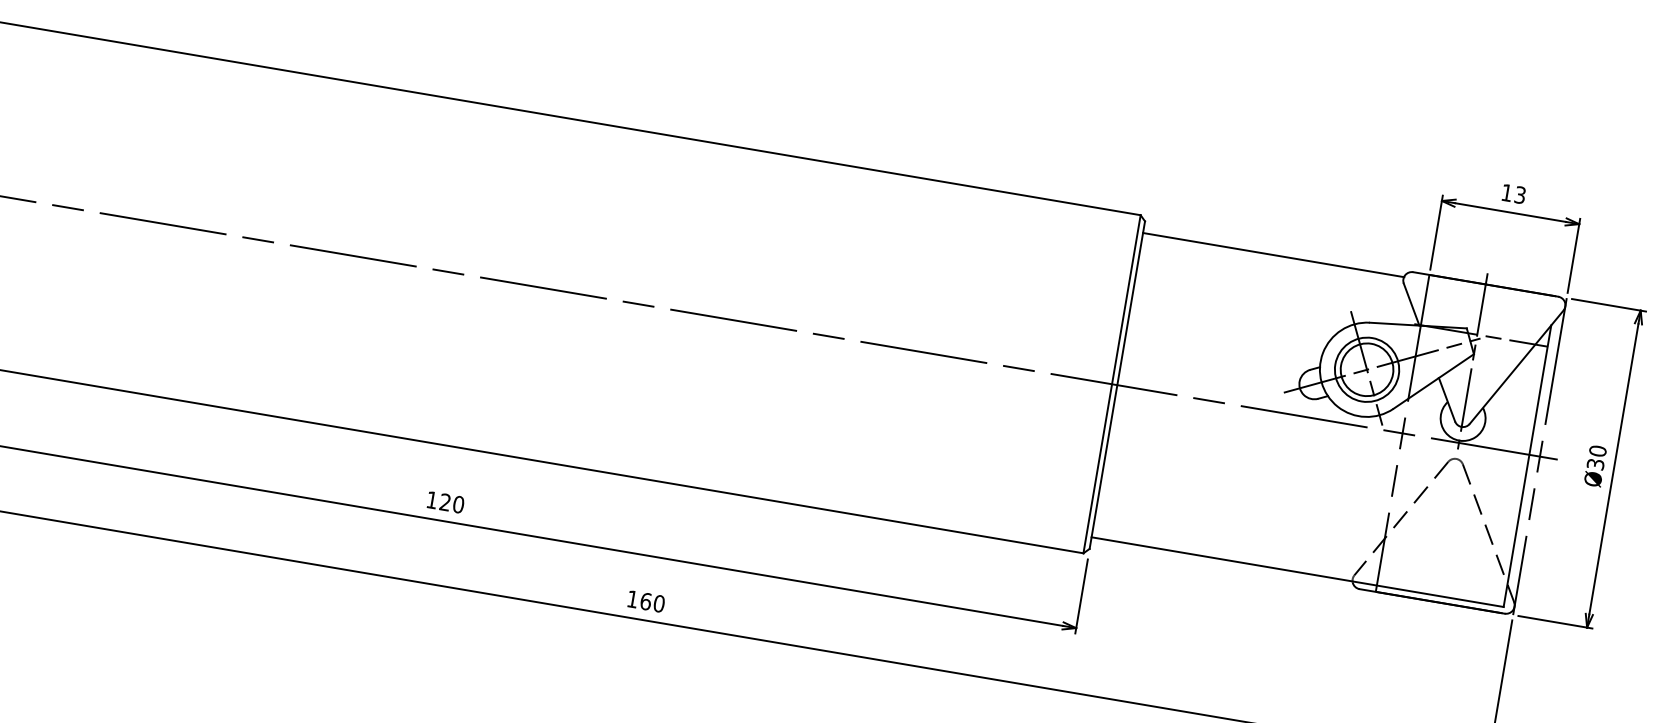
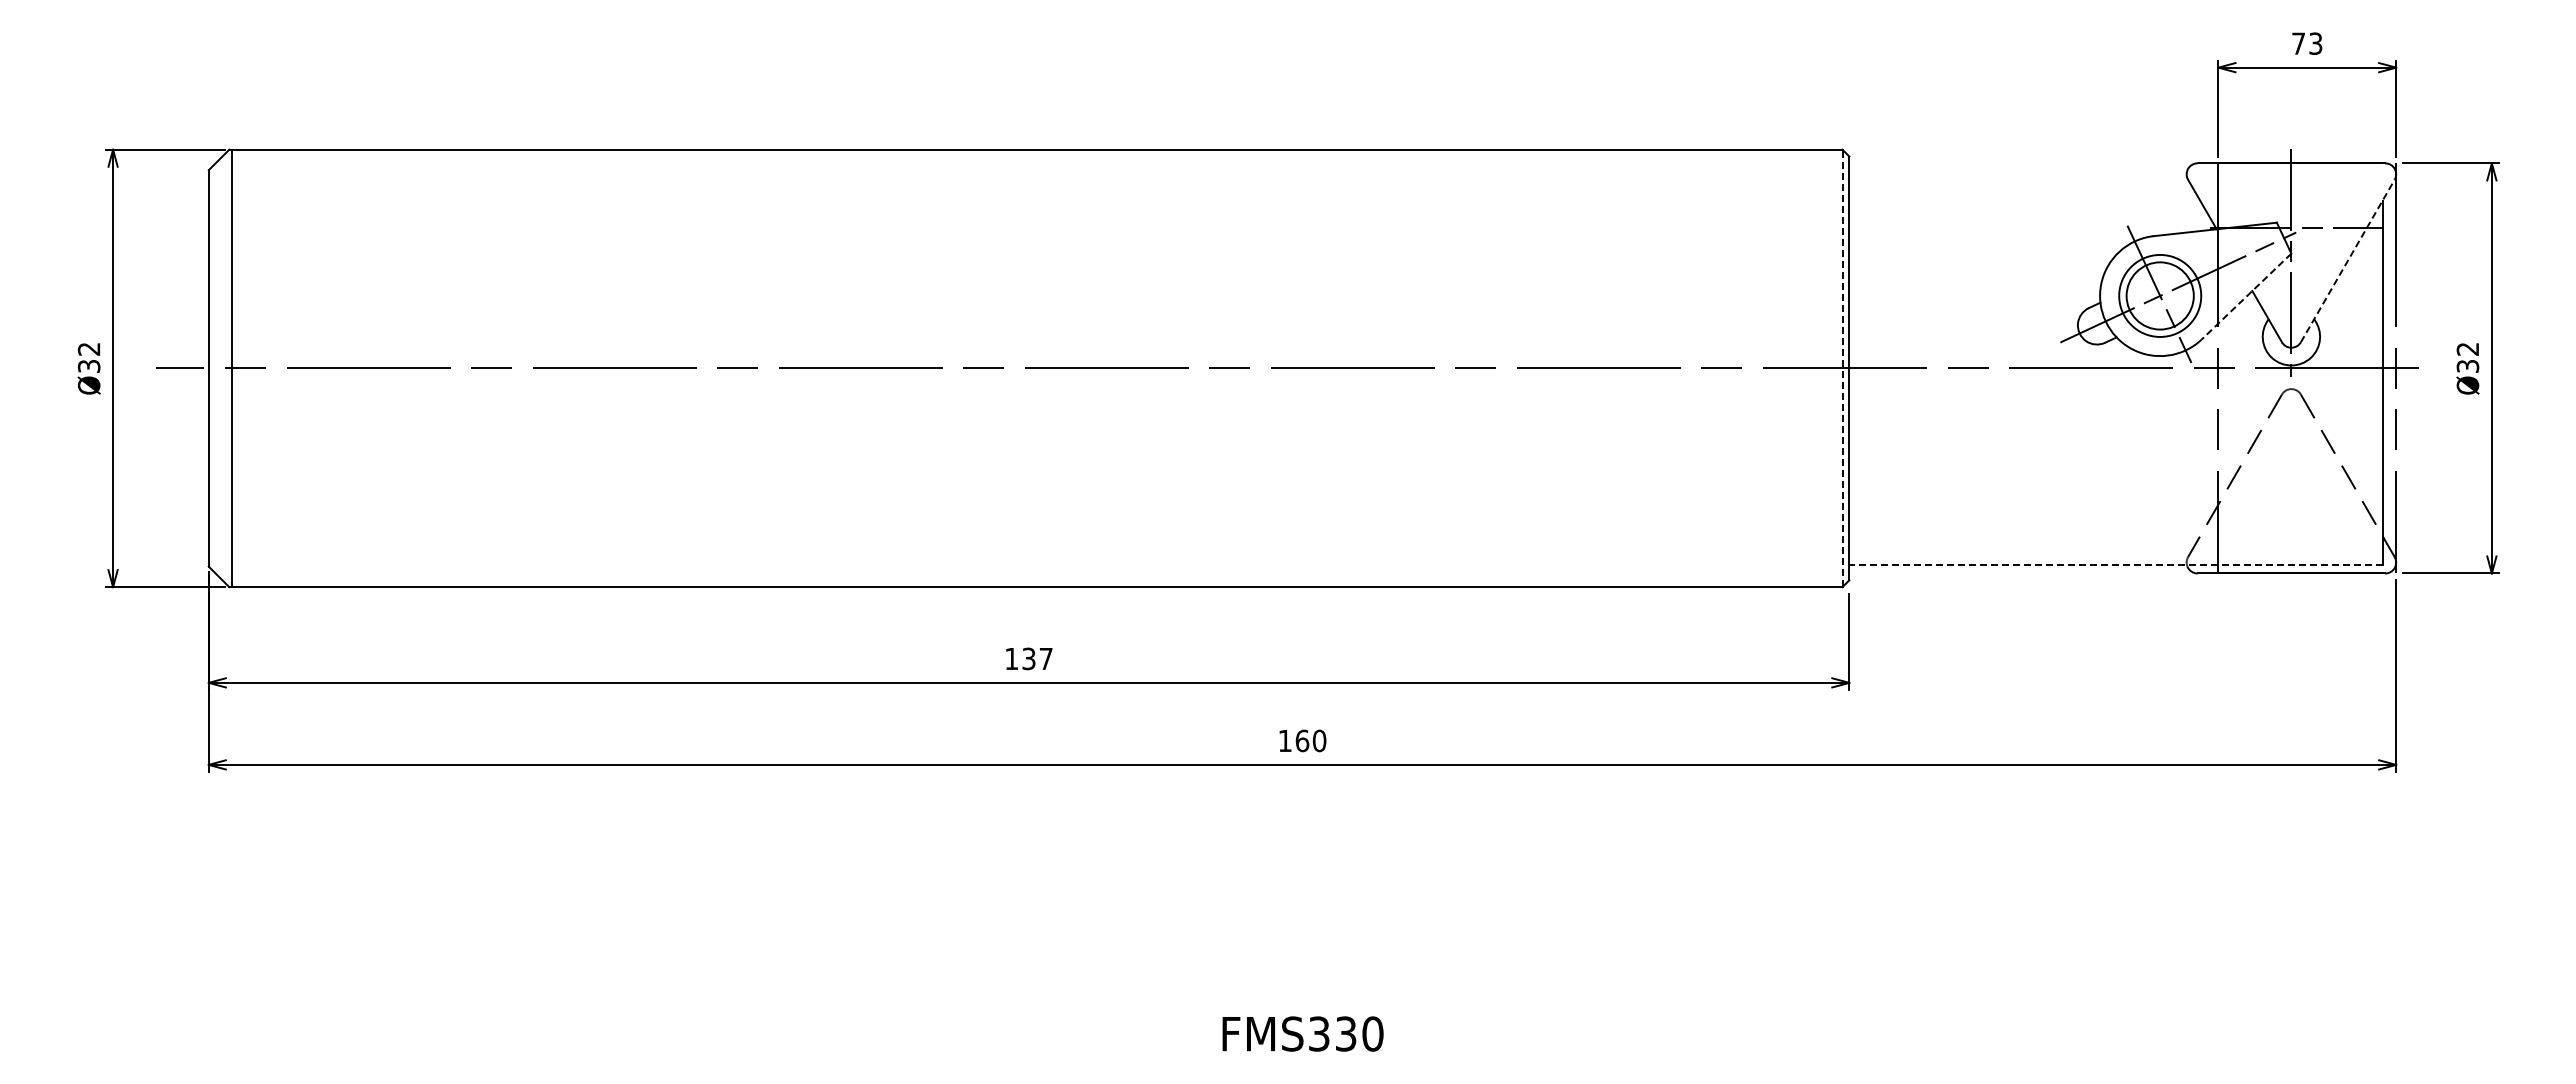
text: (1506, 192) -> (2298, 43), 13 -> 73
line: (1273, 255) -> (2018, 171), removed
line: (1516, 367) -> (2347, 261), solid -> dashed
line: (1433, 381) -> (2246, 296), solid -> dashed
line: (1112, 384) -> (1842, 368), solid -> dashed
text: (1597, 450) -> (2467, 348), Ø30 -> Ø32
text: (452, 503) -> (1037, 658), 120 -> 137
line: (1297, 572) -> (2115, 565), solid -> dashed

